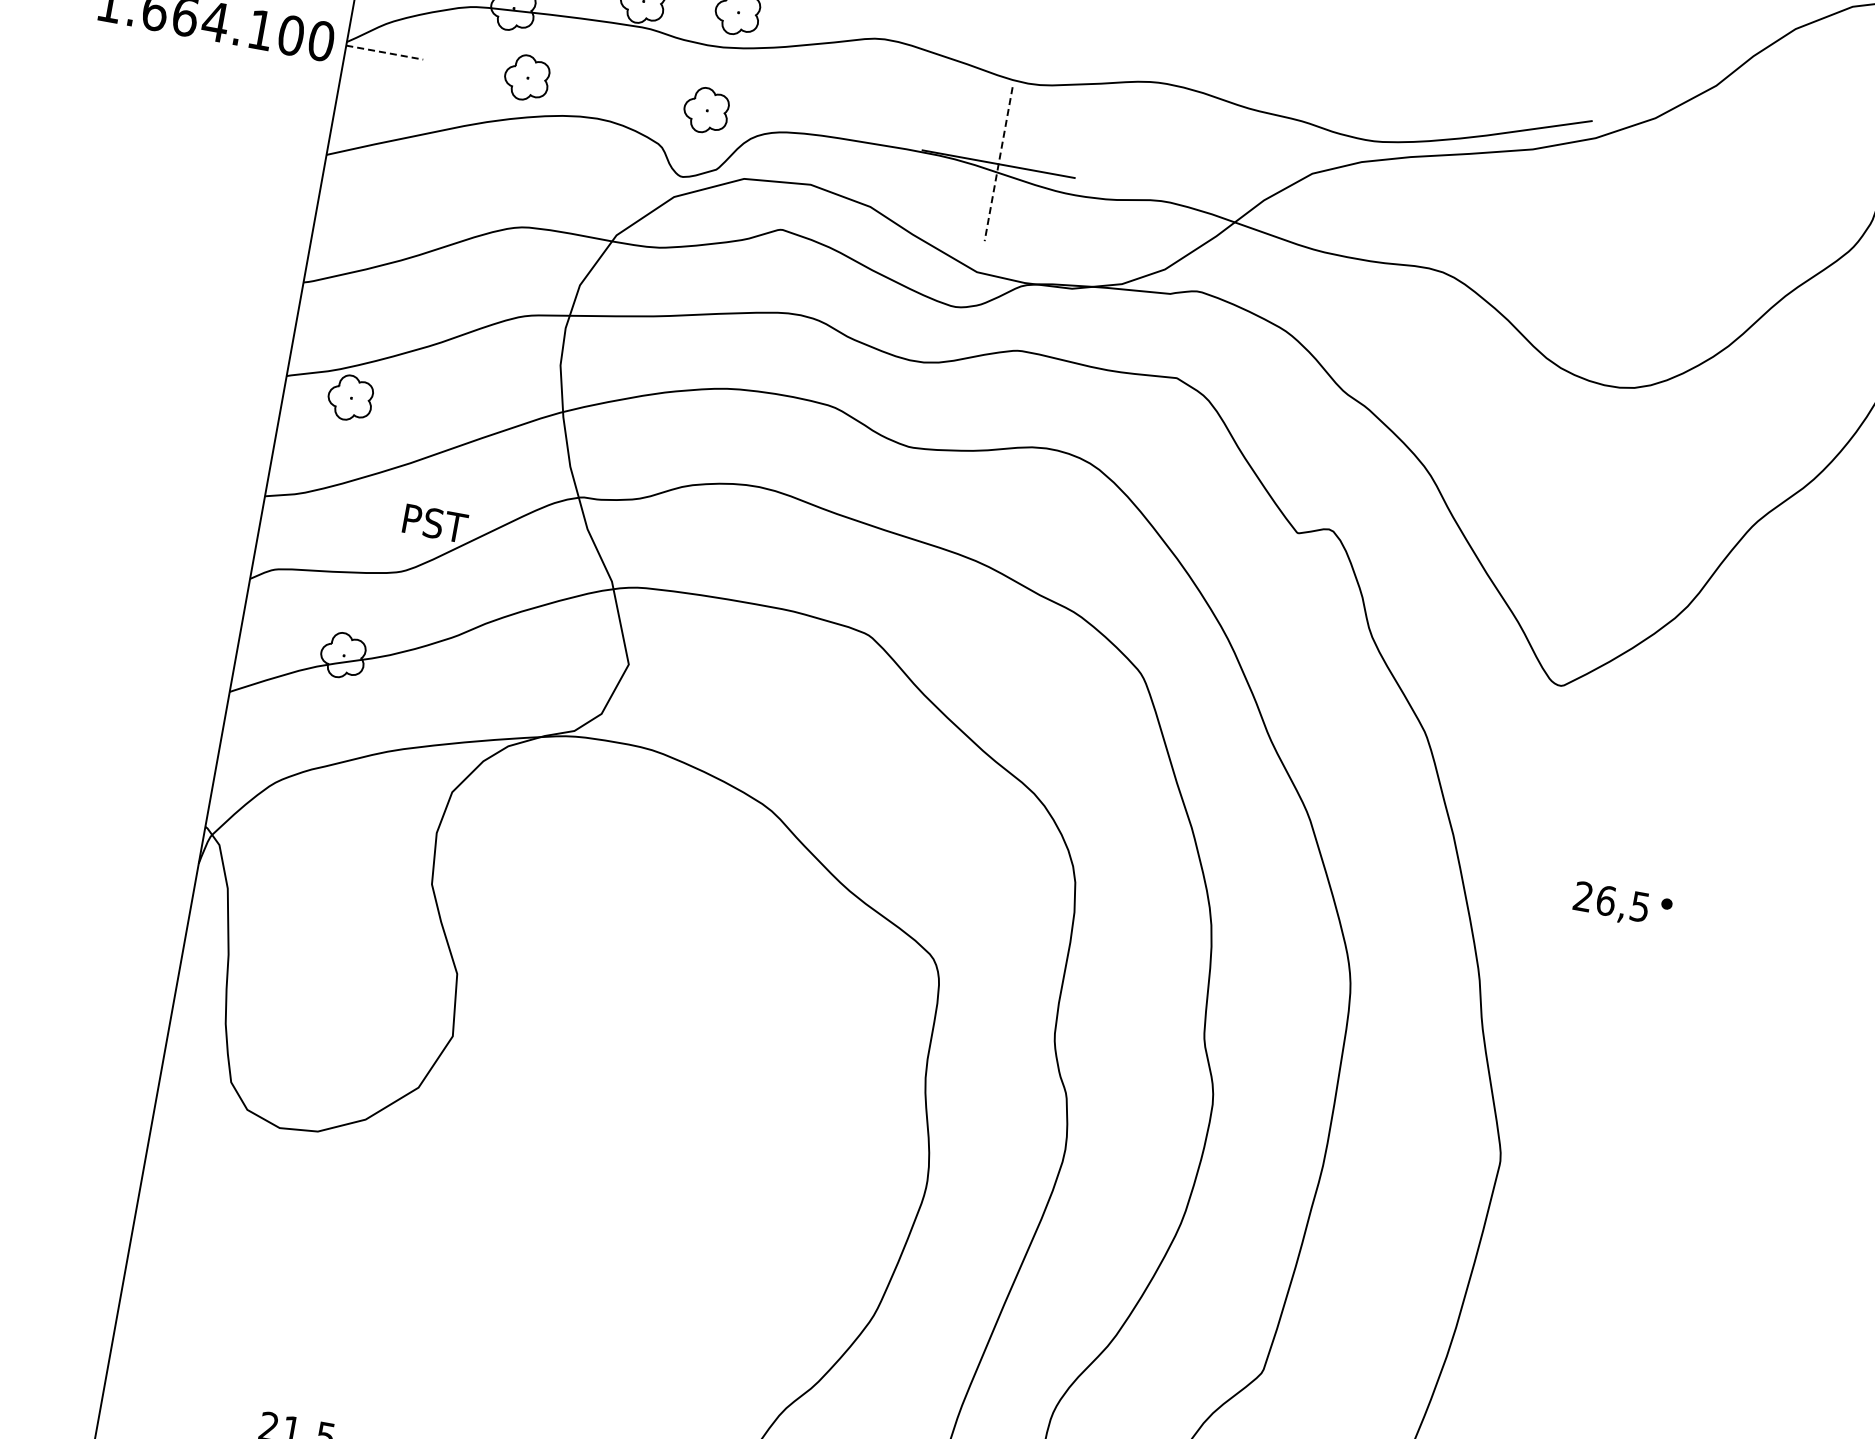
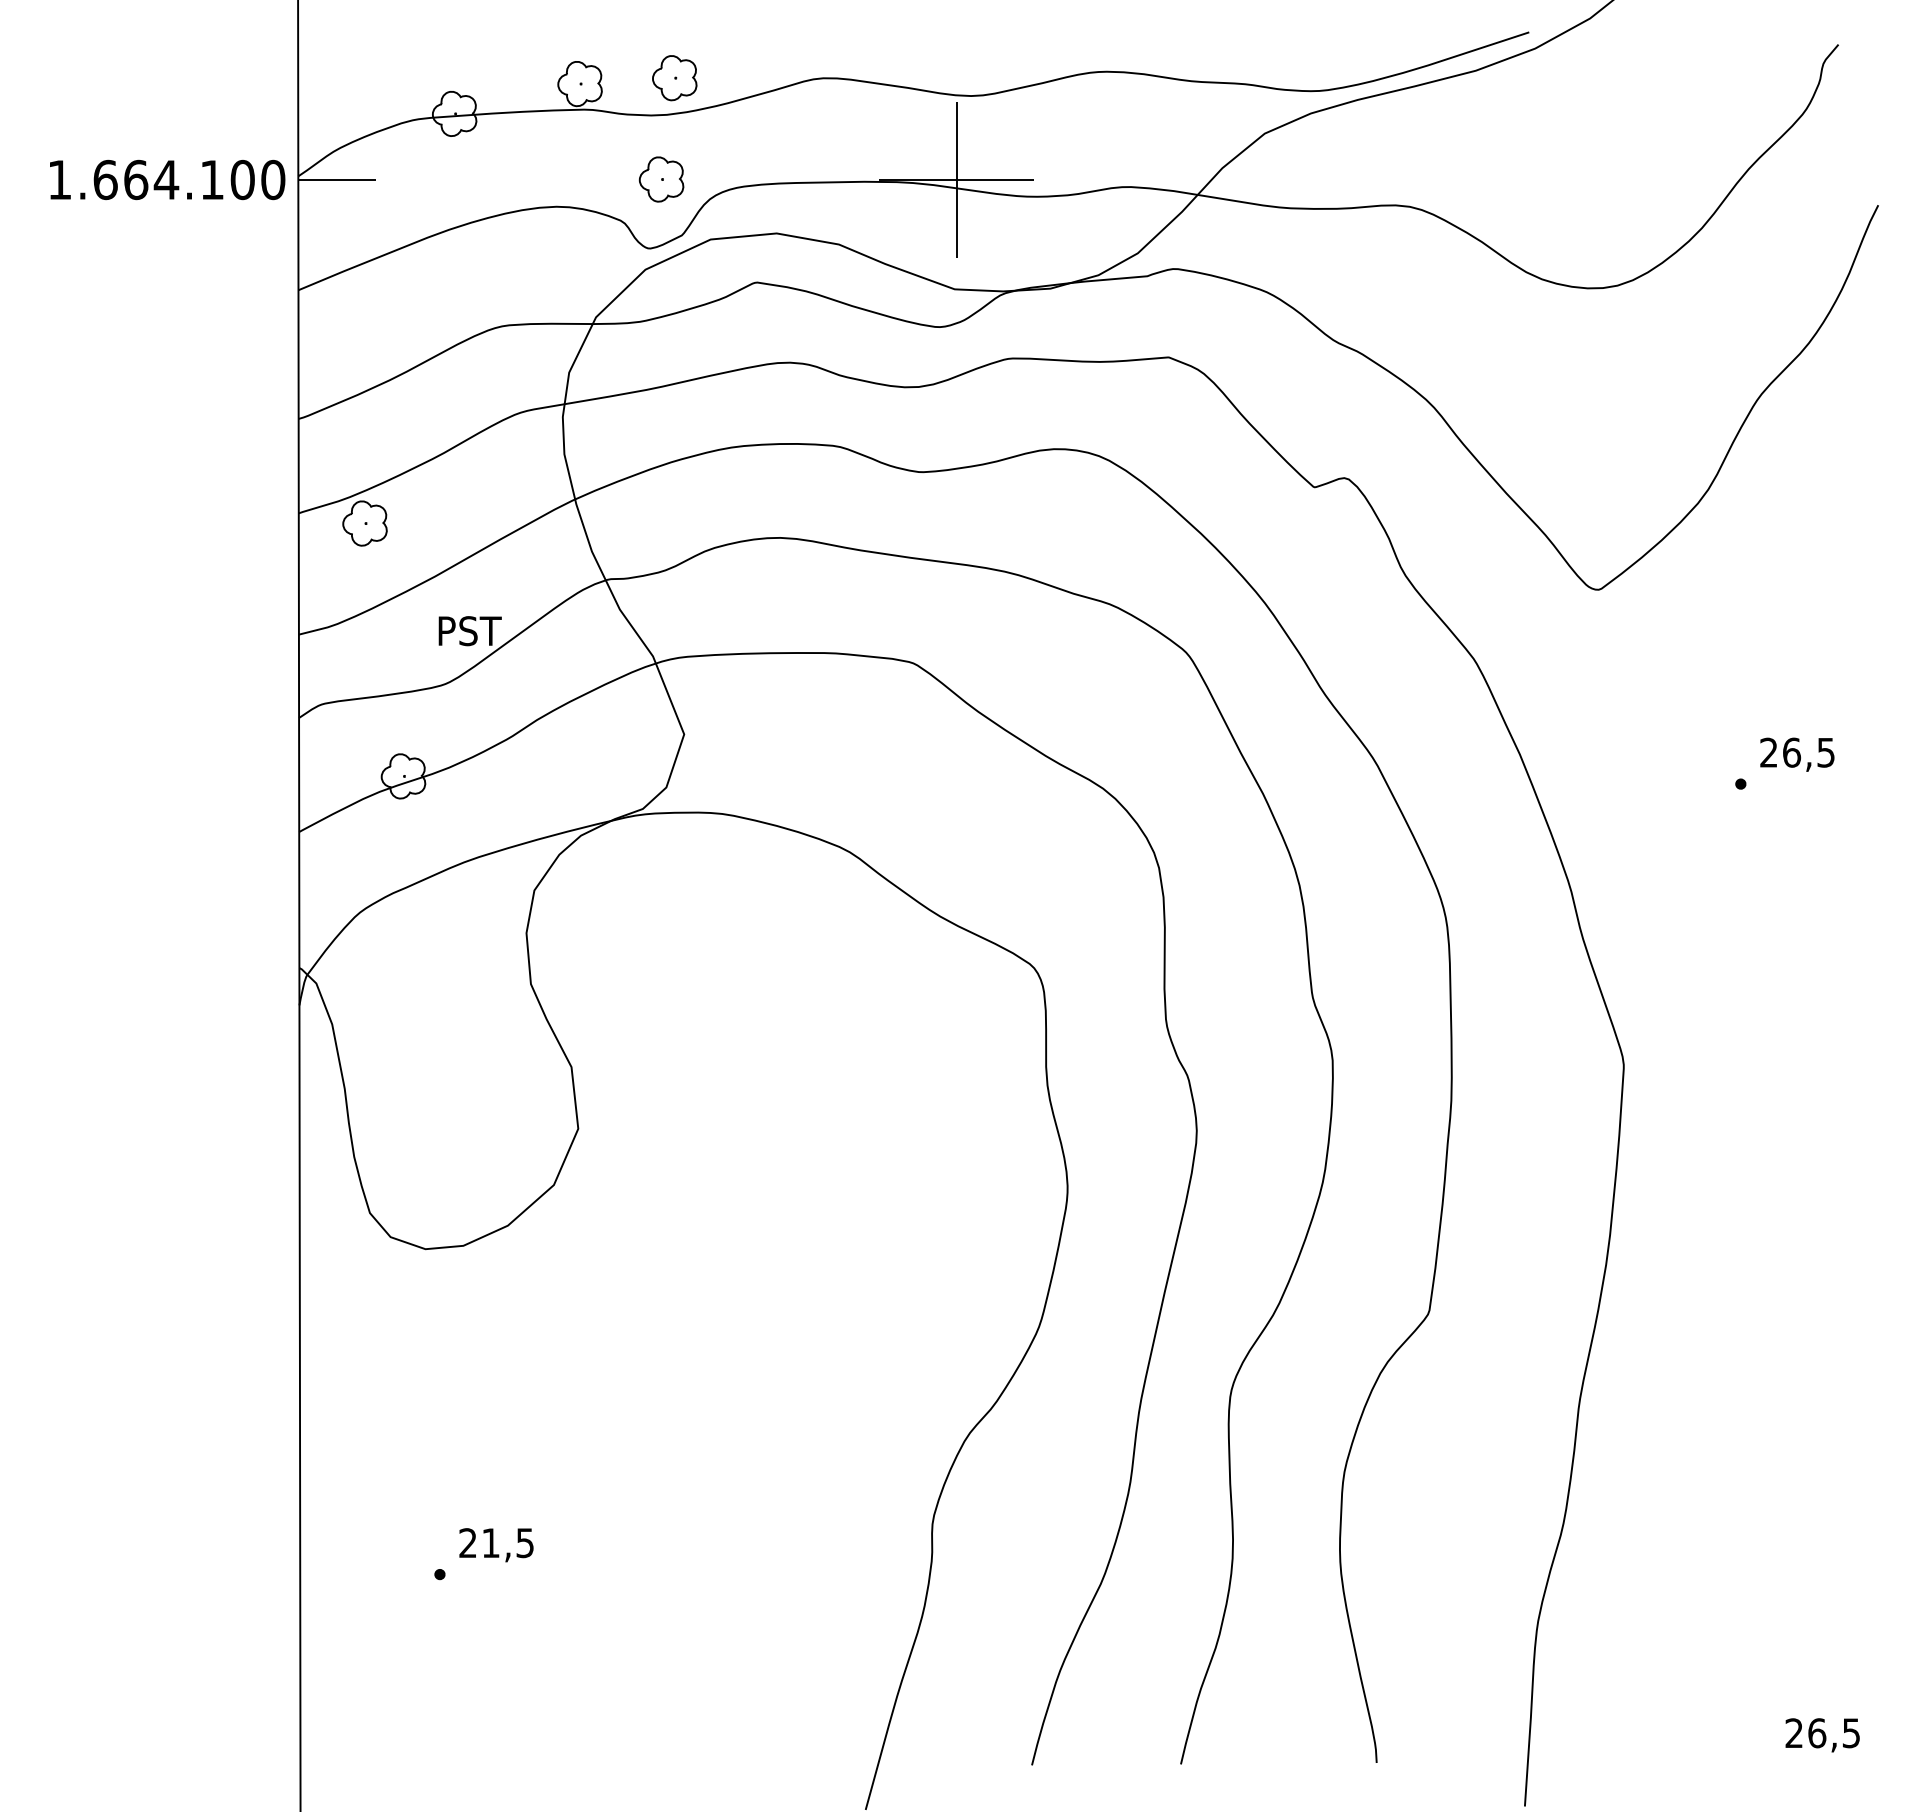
line: (385, 52) -> (337, 179), dashed -> solid
part: (526, 77) -> (480, 179), removed
line: (998, 163) -> (956, 179), dashed -> solid
text: (1611, 903) -> (1797, 754), moved

